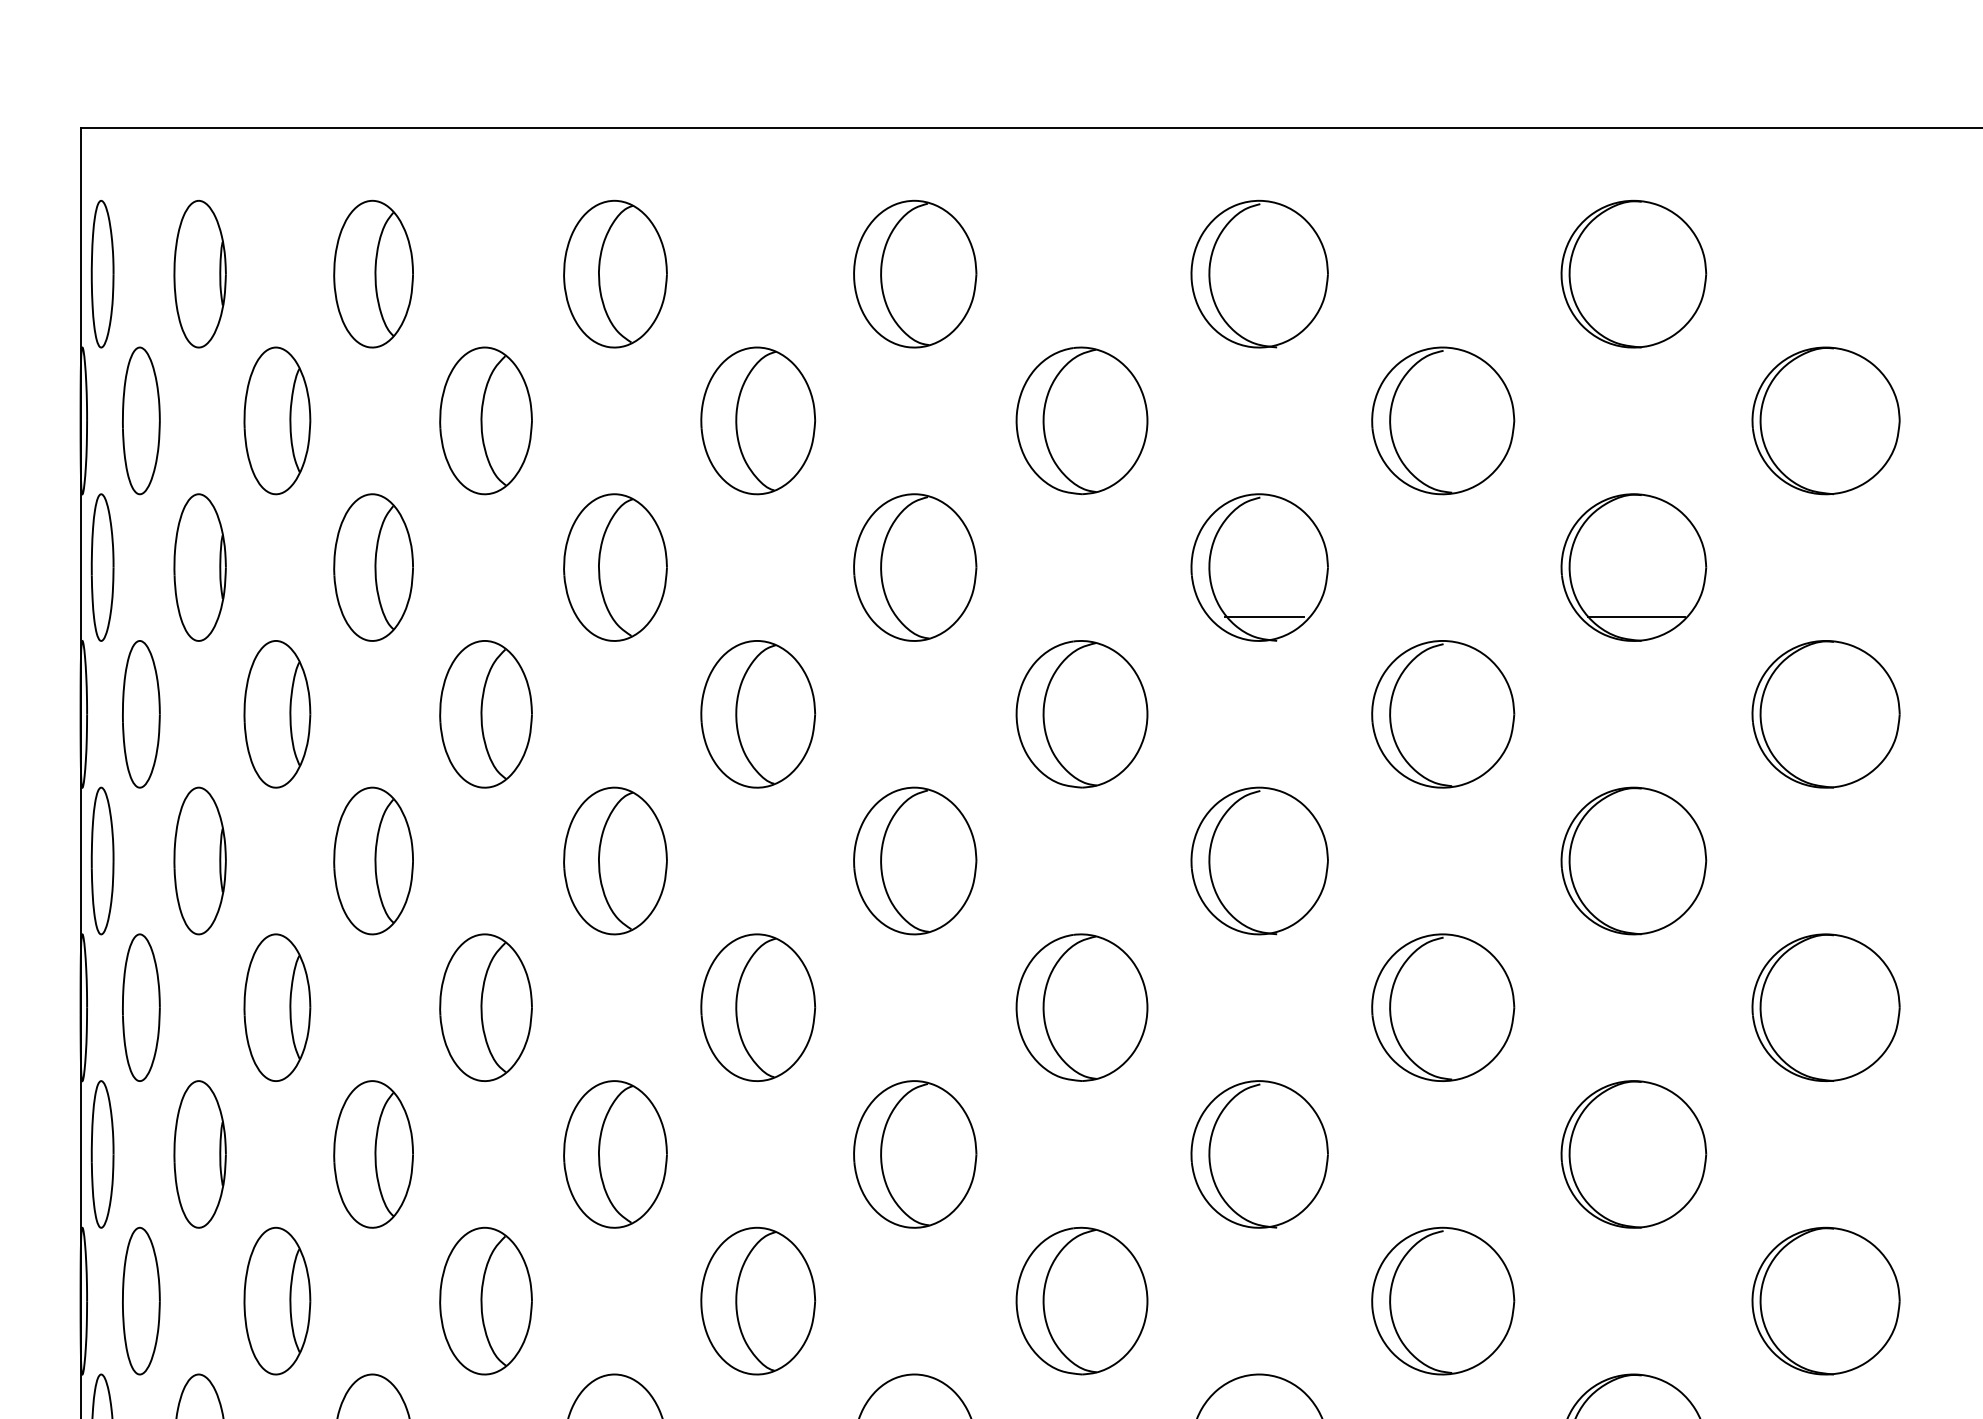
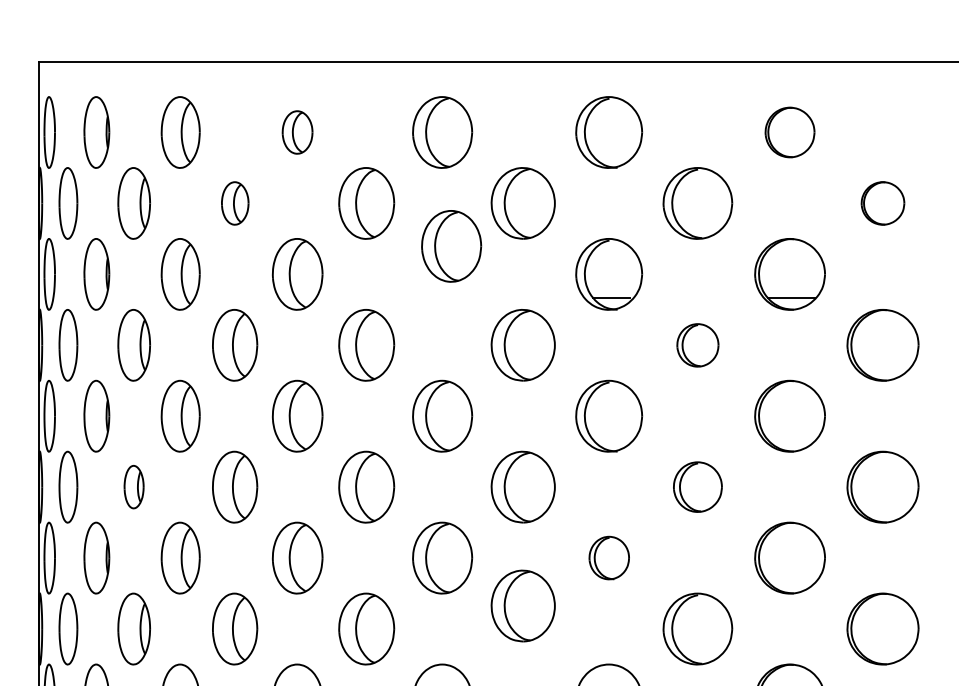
part: (615, 274) -> (297, 132), size x0.6
part: (1632, 274) -> (789, 132), size x0.7
part: (486, 420) -> (235, 203), size x0.6
part: (1824, 420) -> (882, 203), size x0.6
part: (914, 567) -> (451, 246), moved
part: (1442, 714) -> (697, 345), size x0.6
part: (275, 1006) -> (133, 486), size x0.6
part: (1442, 1006) -> (697, 486), size x0.7
part: (1260, 1153) -> (609, 557), size x0.6
part: (1080, 1299) -> (522, 605), moved

